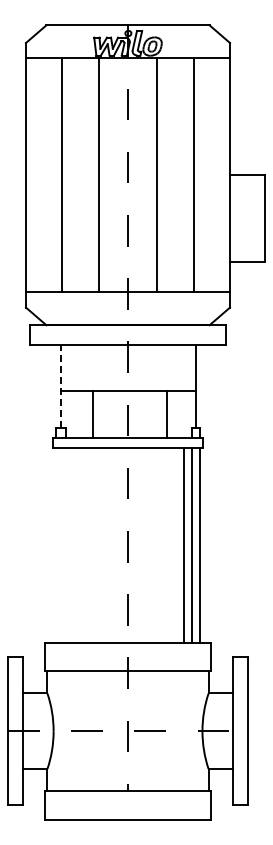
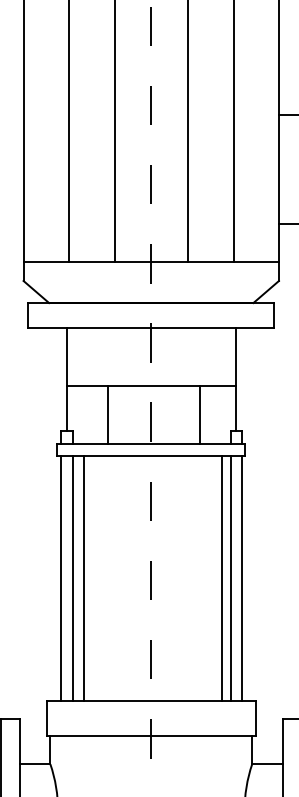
line: (60, 385) -> (66, 378), dashed -> solid
line: (56, 544) -> (61, 577), added
line: (65, 544) -> (72, 577), added
line: (74, 544) -> (84, 577), added

